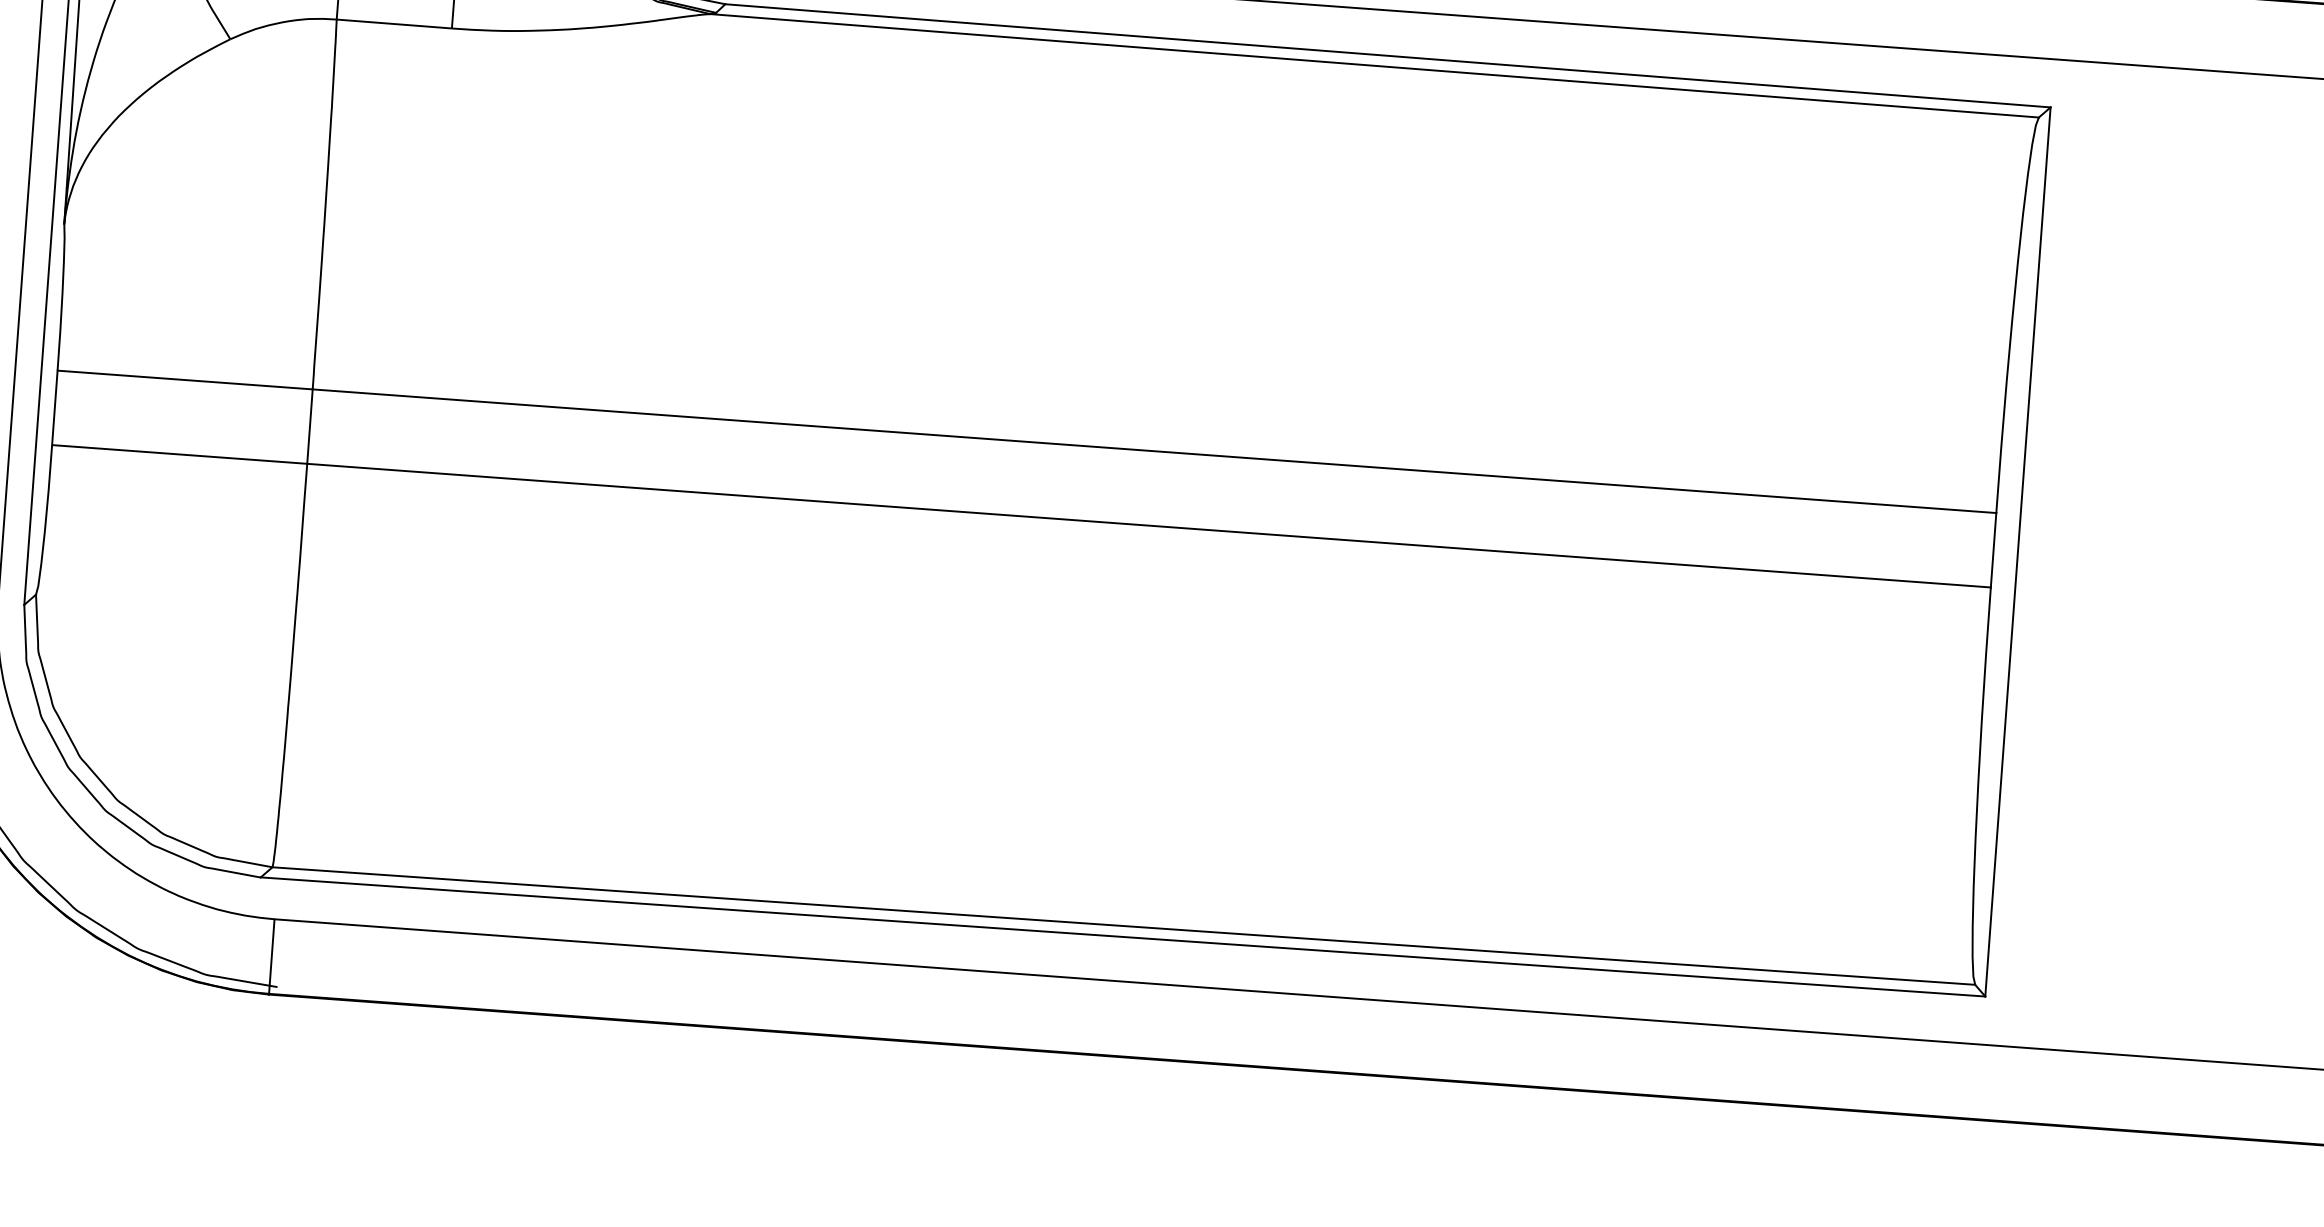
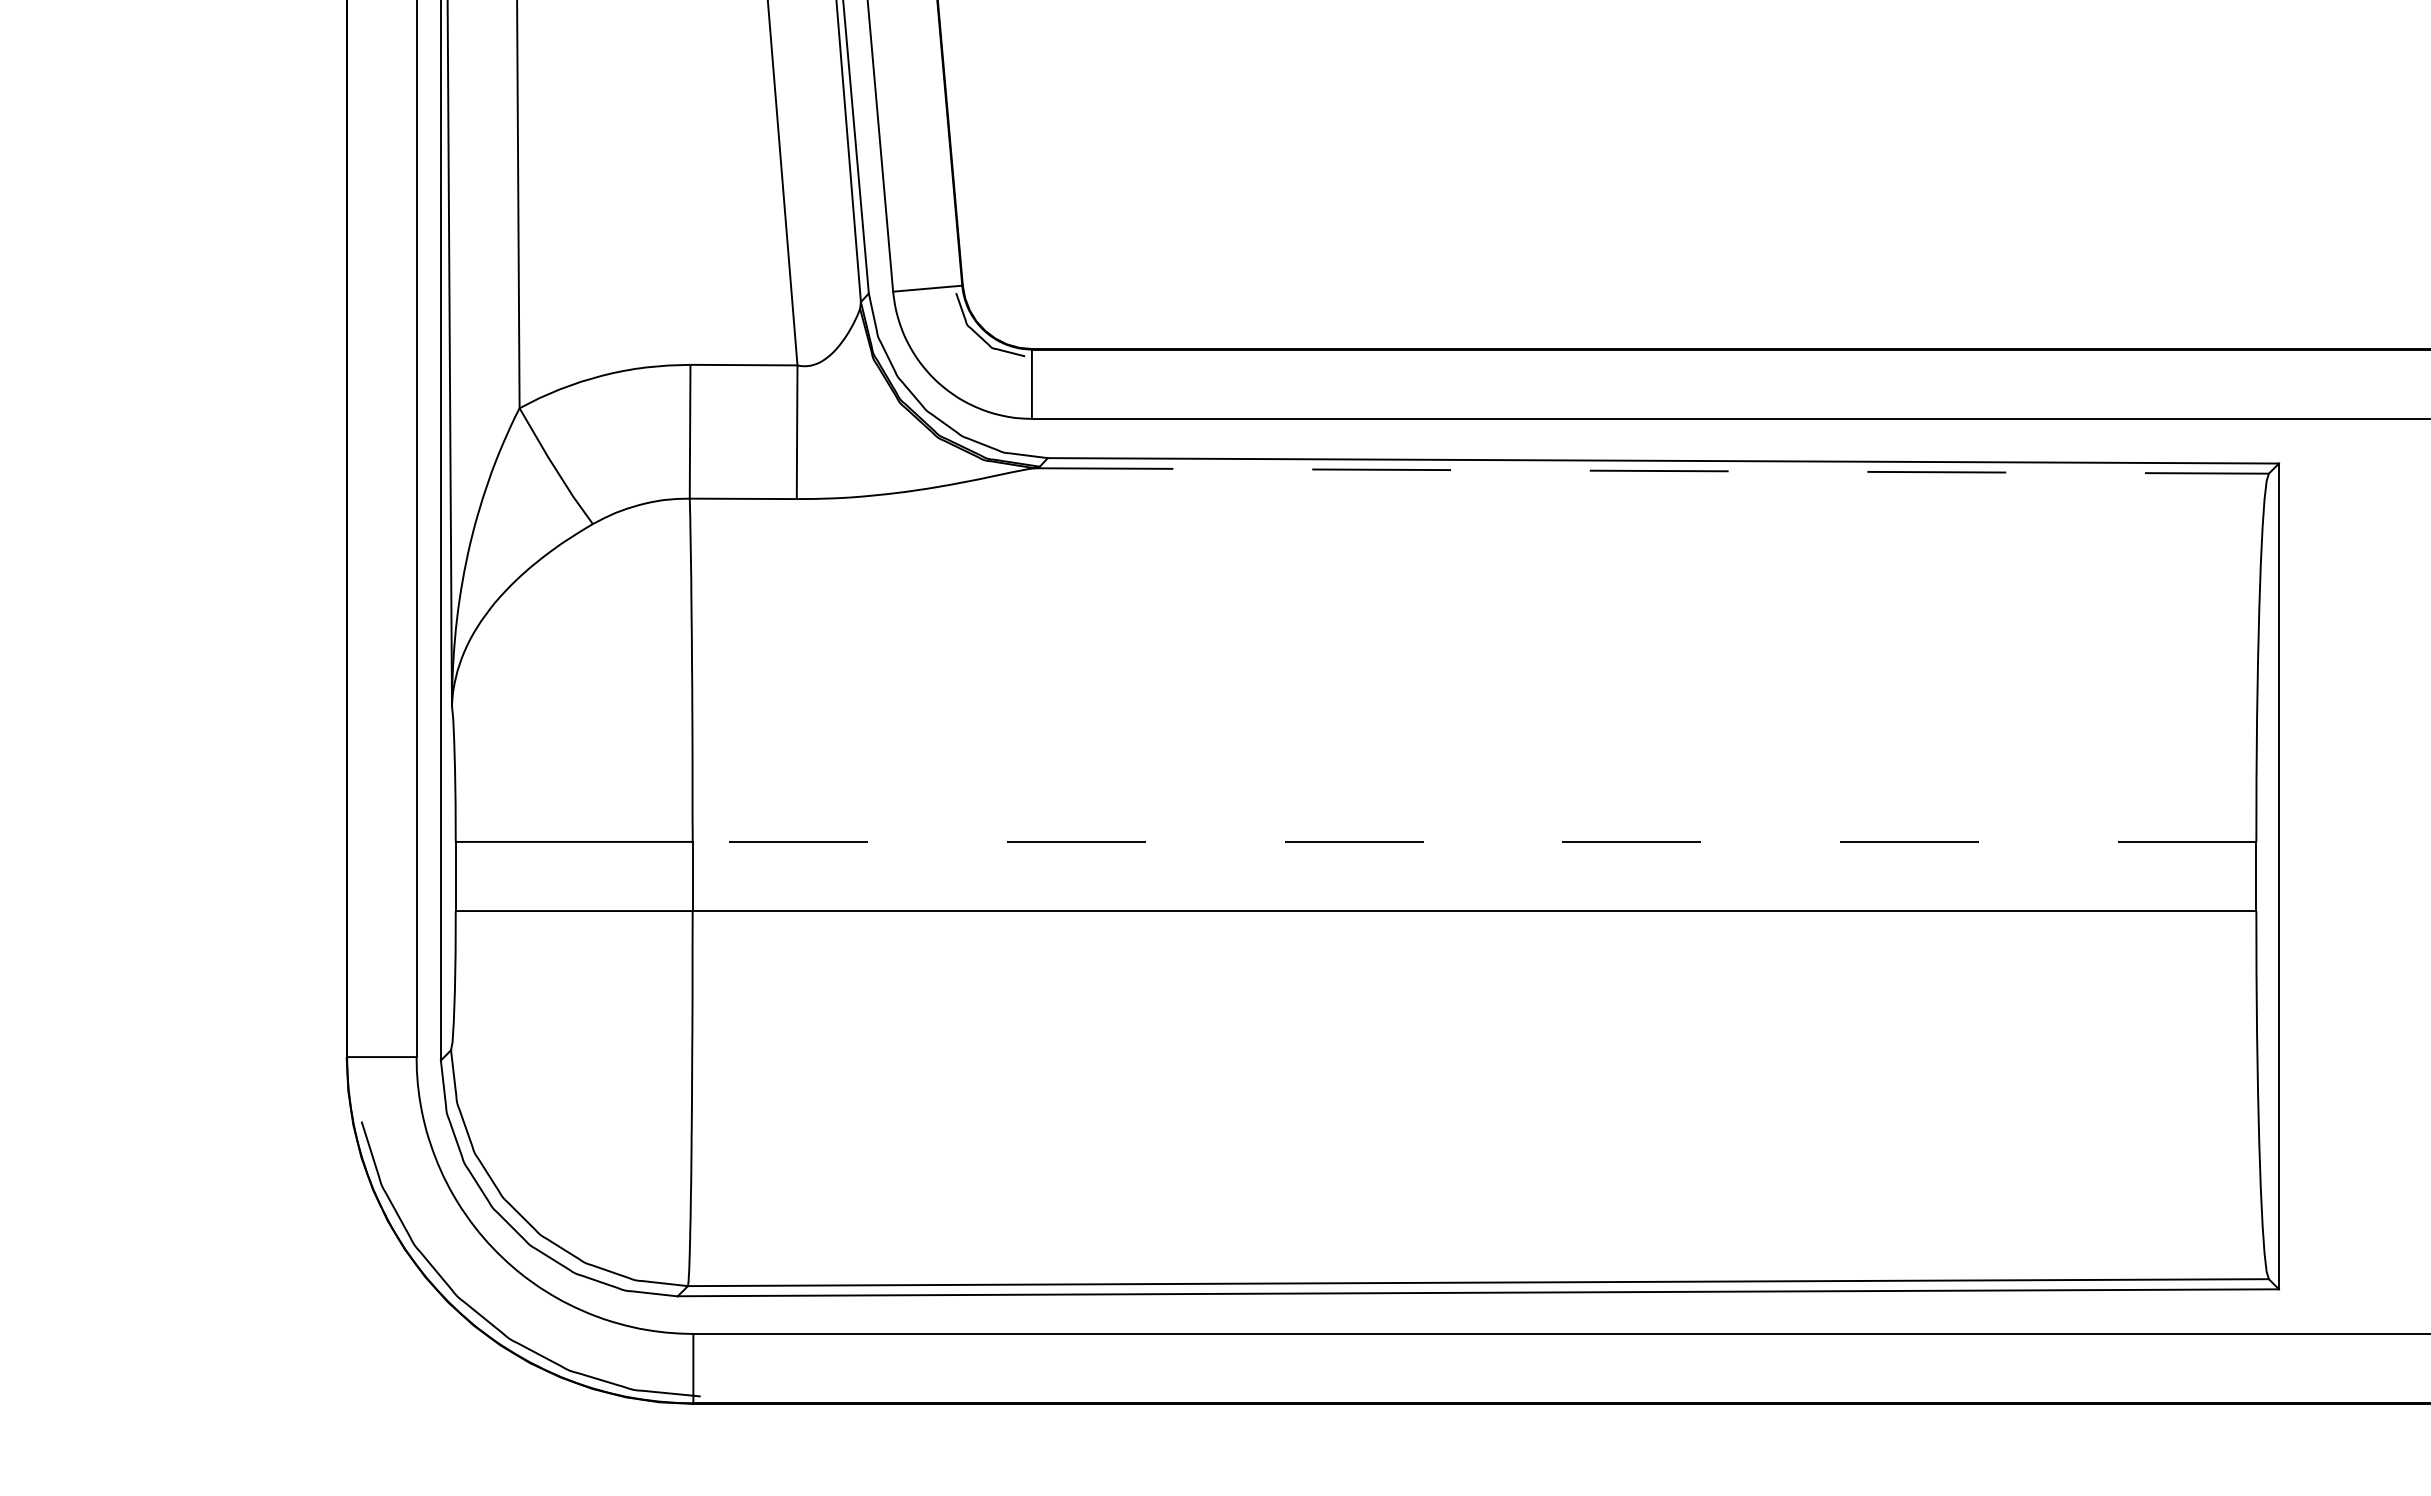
line: (1375, 65) -> (1652, 470), solid -> dashed
line: (1154, 450) -> (1474, 841), solid -> dashed

